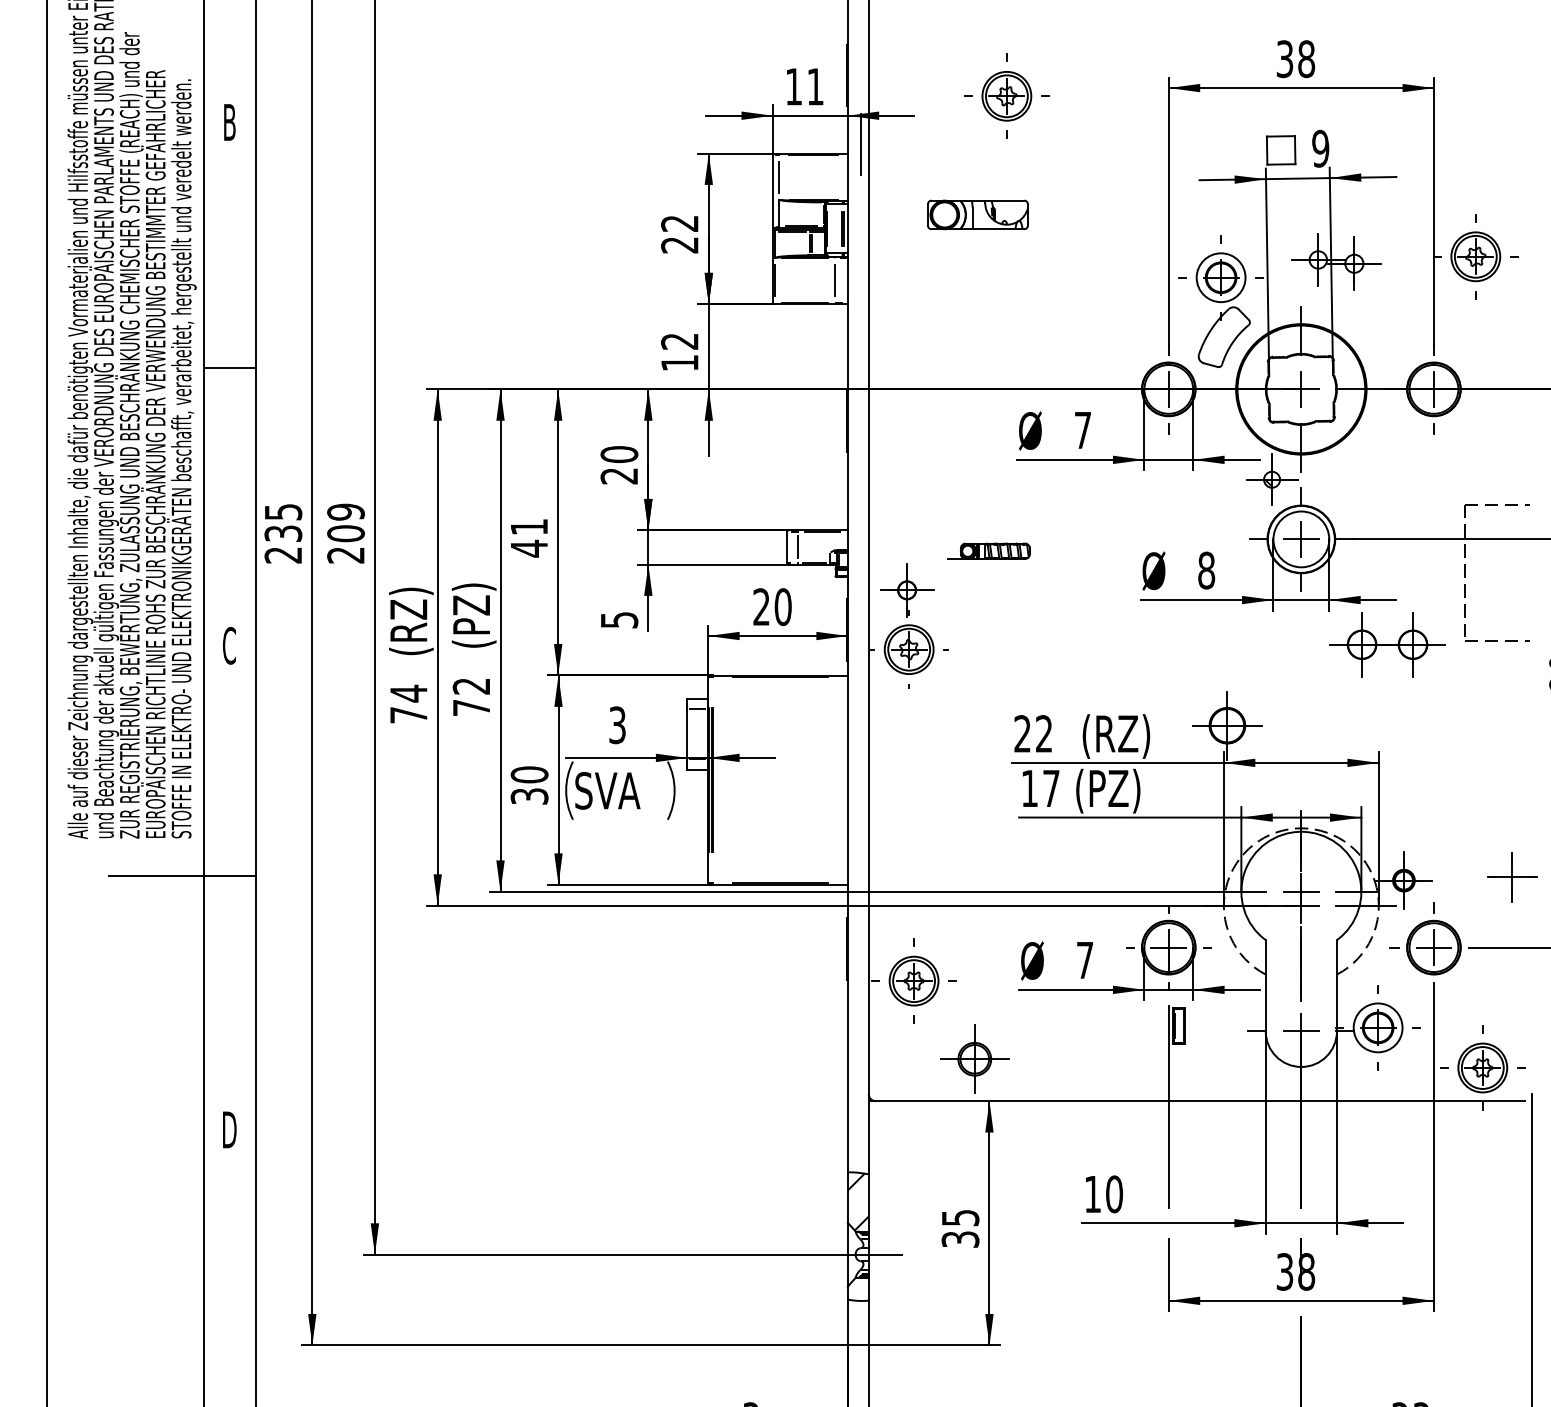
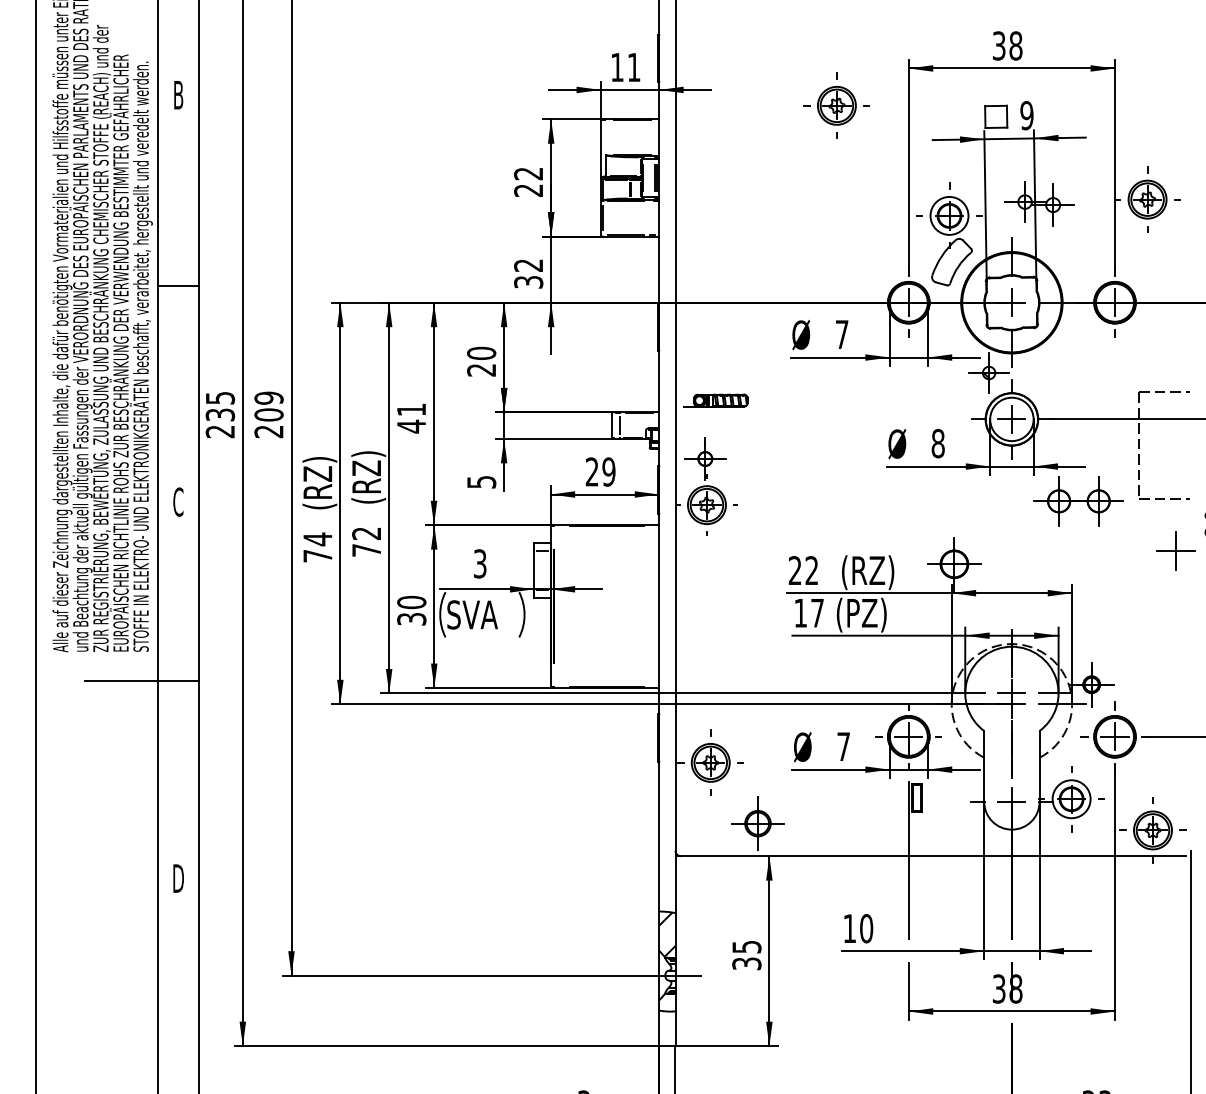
part: (1006, 95) -> (836, 105), moved
line: (861, 143) -> (669, 111), removed
line: (778, 176) -> (605, 137), removed
part: (976, 215) -> (759, 167), removed
line: (835, 279) -> (649, 217), removed
text: (679, 363) -> (528, 282), 12 -> 32
part: (988, 551) -> (715, 400), moved
text: (473, 605) -> (368, 470), (PZ) -> (RZ)
text: (782, 606) -> (608, 471), 20 -> 29
part: (1511, 876) -> (1175, 550), moved

